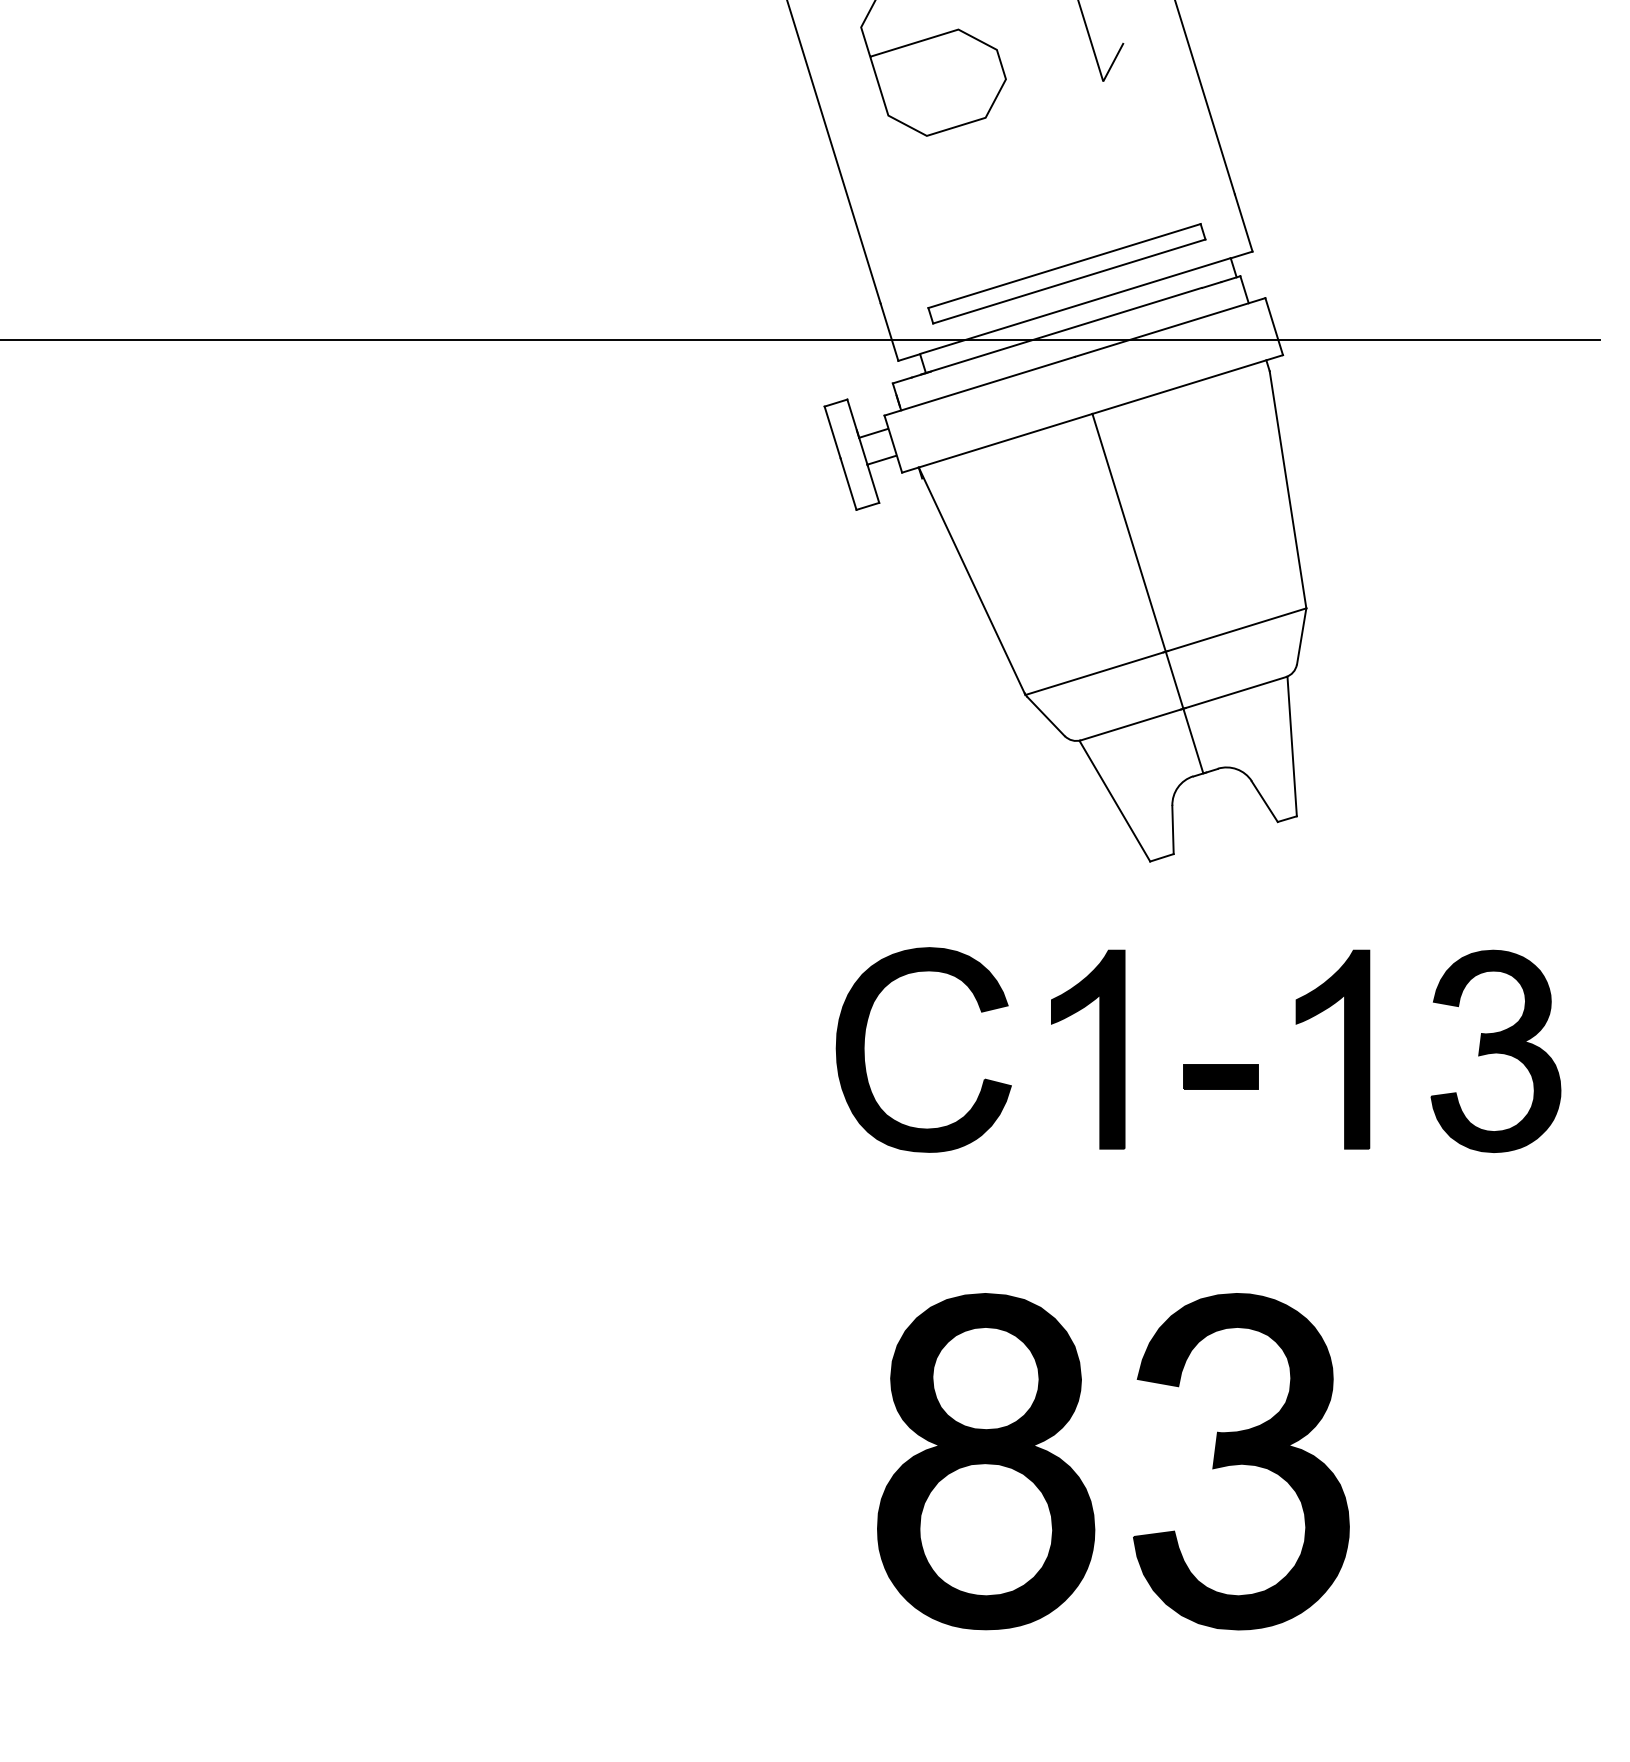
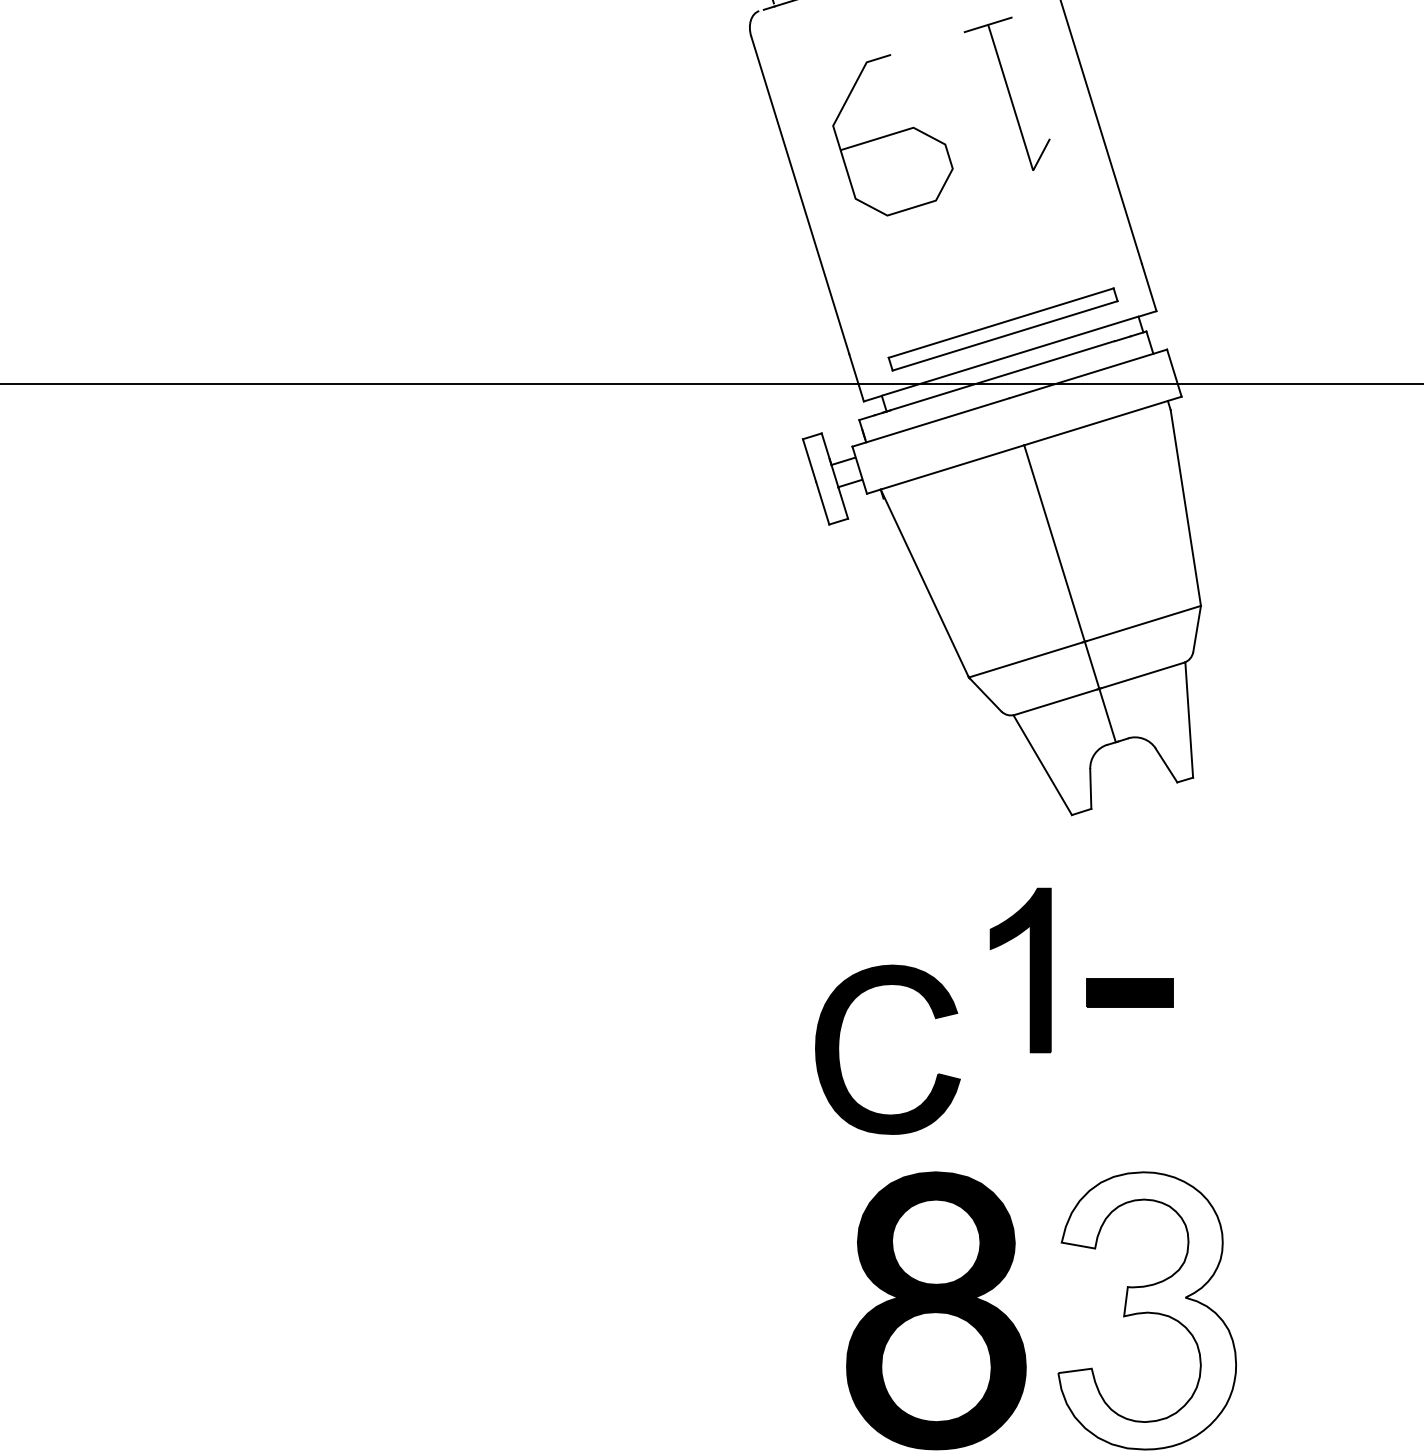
part: (865, 1049) -> (839, 1049), moved
part: (1344, 1049) -> (1232, 970), removed
part: (1495, 1050) -> (1357, 971), removed
part: (1221, 1076) -> (1130, 992), size x1.4
fill: (1241, 1461) -> (1147, 1310), removed

